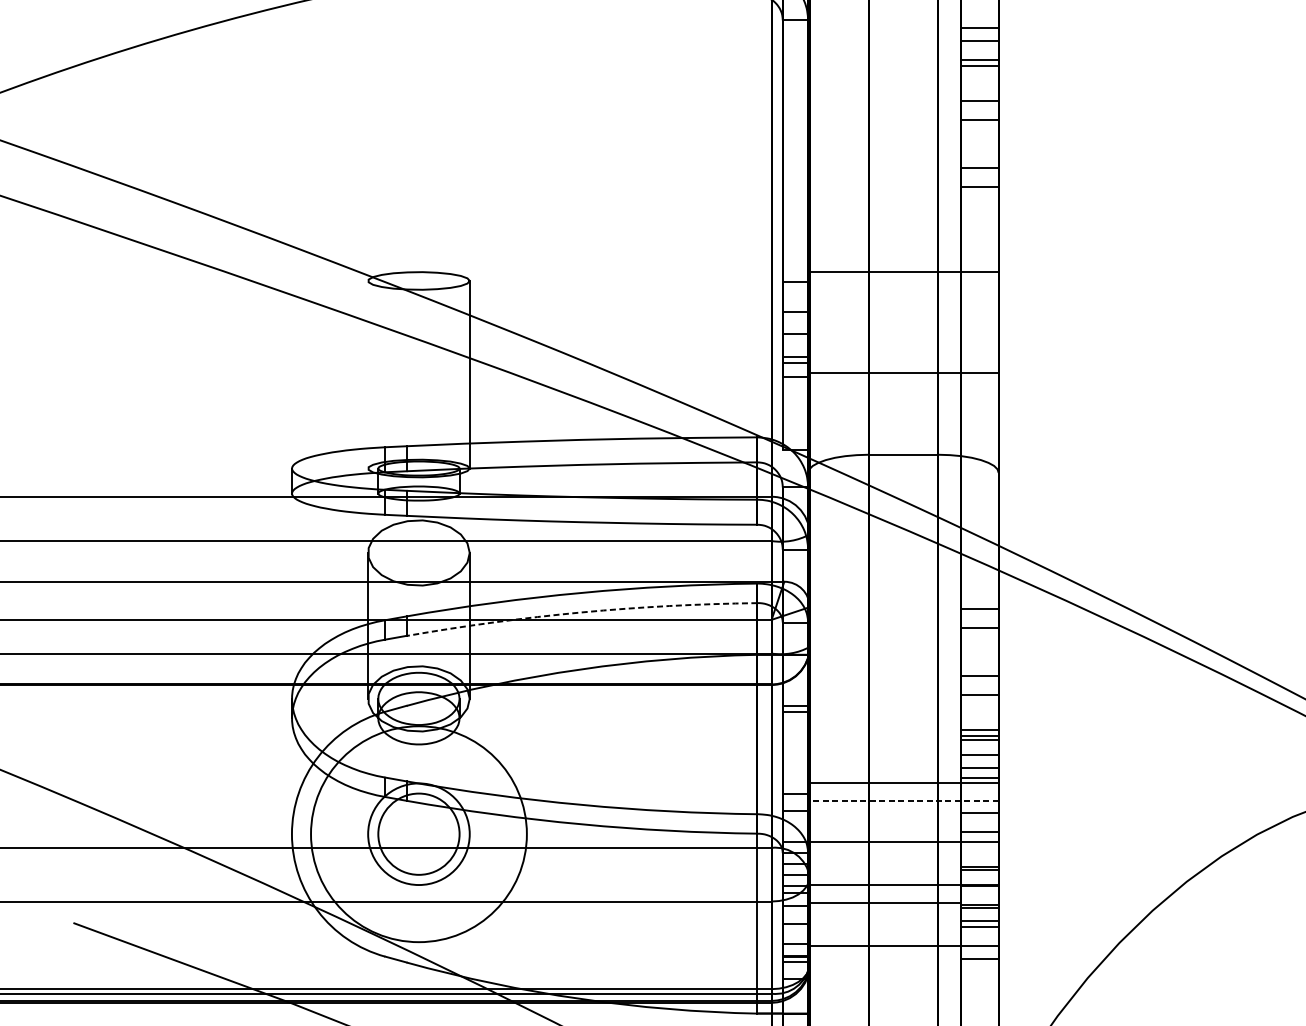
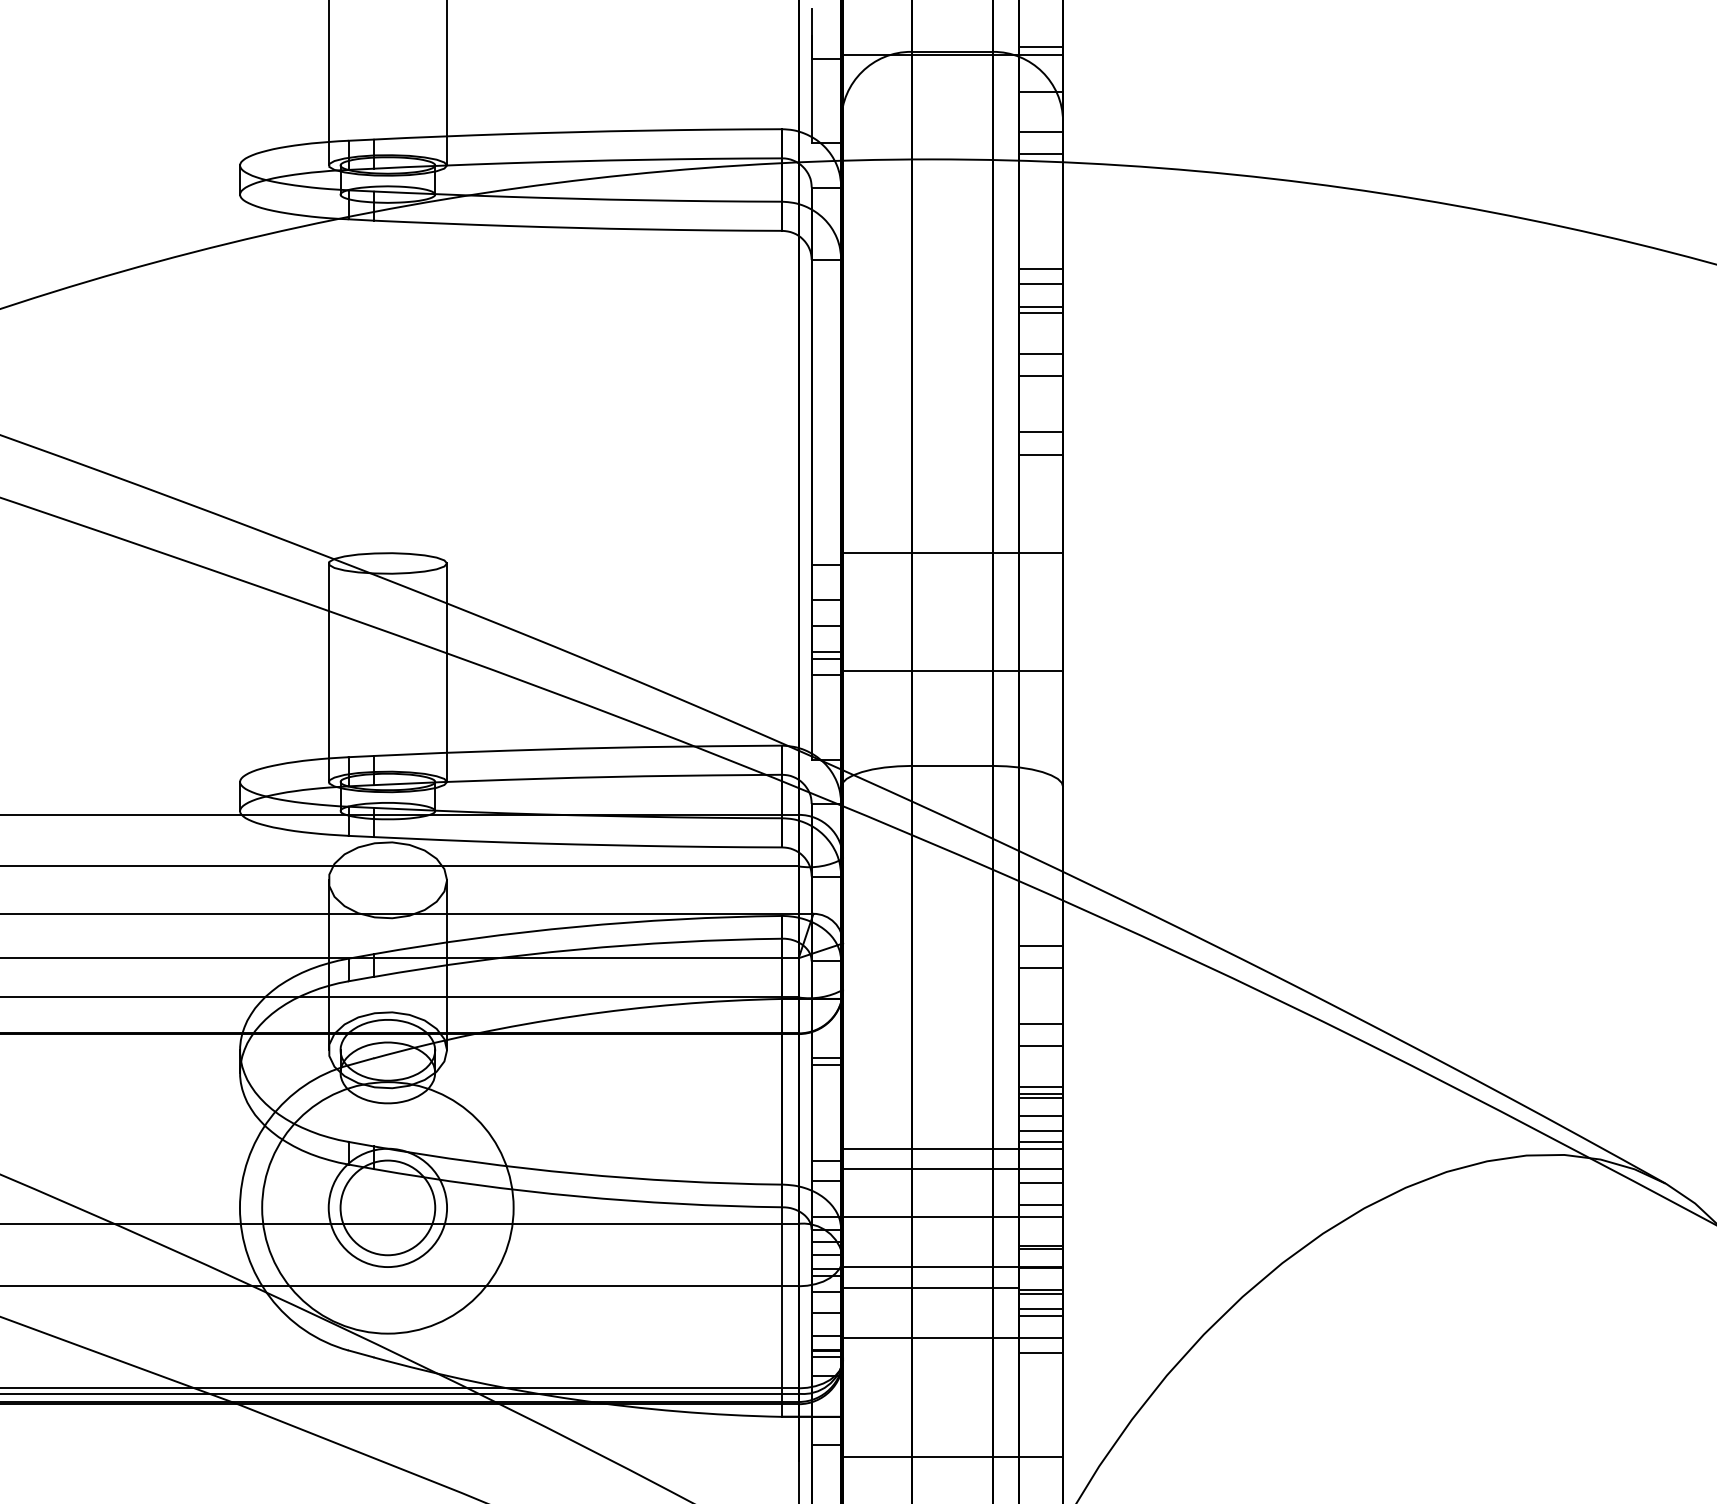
line: (367, 374) -> (328, 672), added
arc: (581, 612) -> (577, 949), dashed -> solid
line: (903, 801) -> (952, 1169), dashed -> solid

